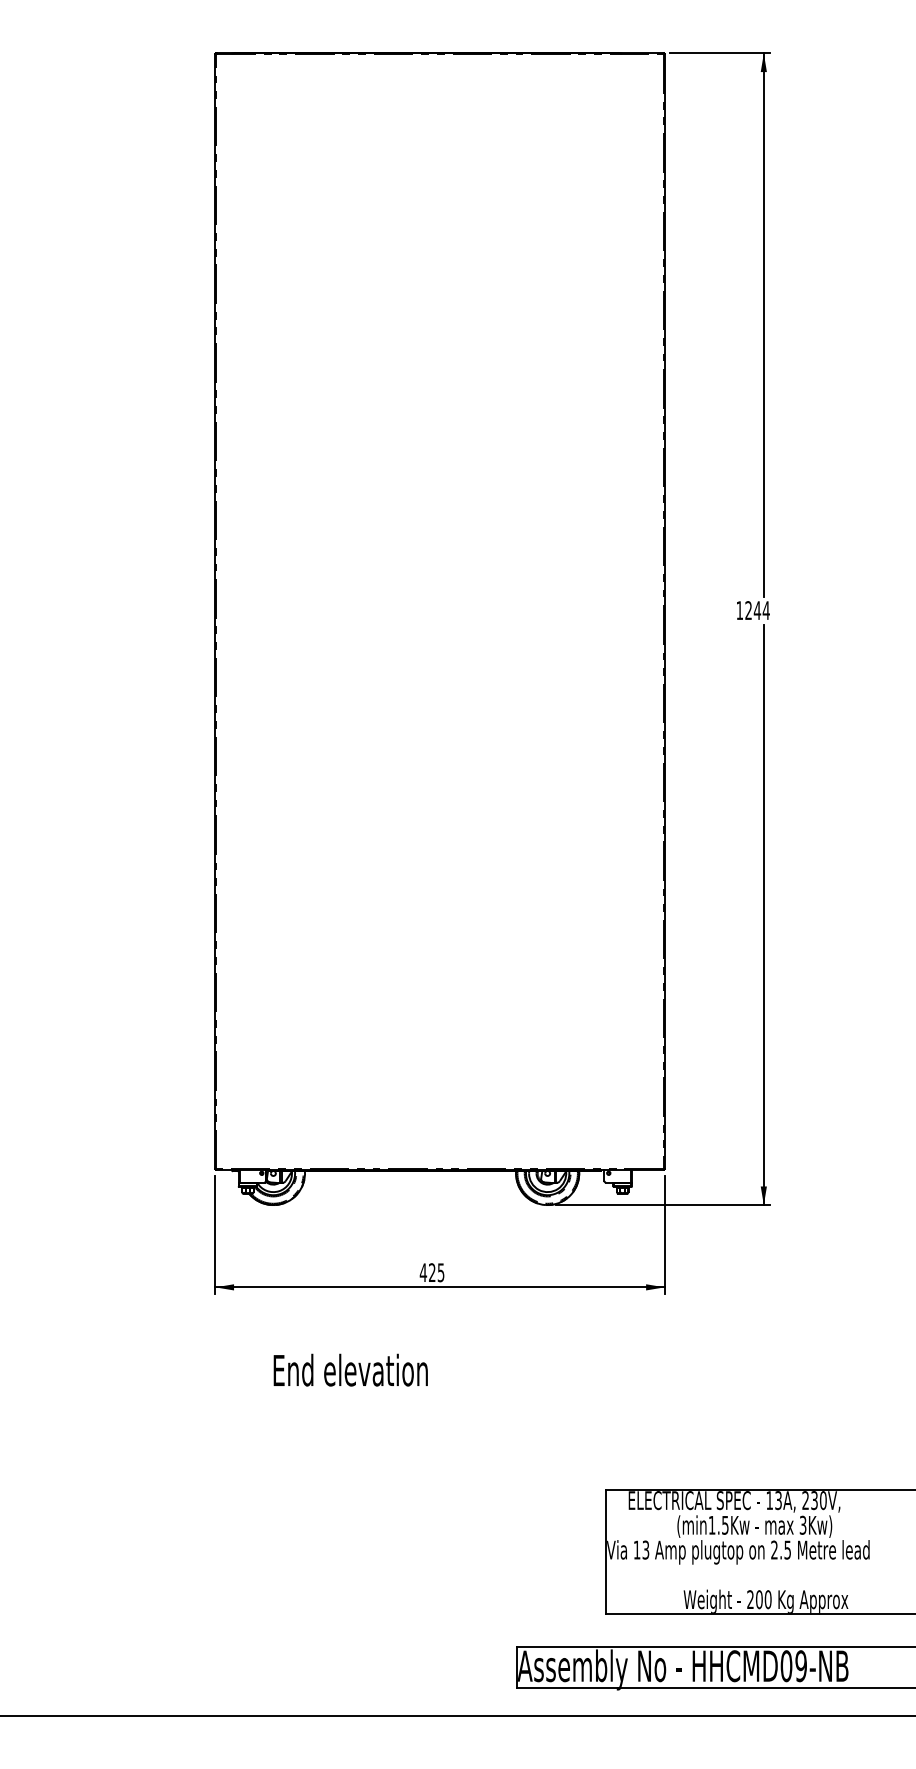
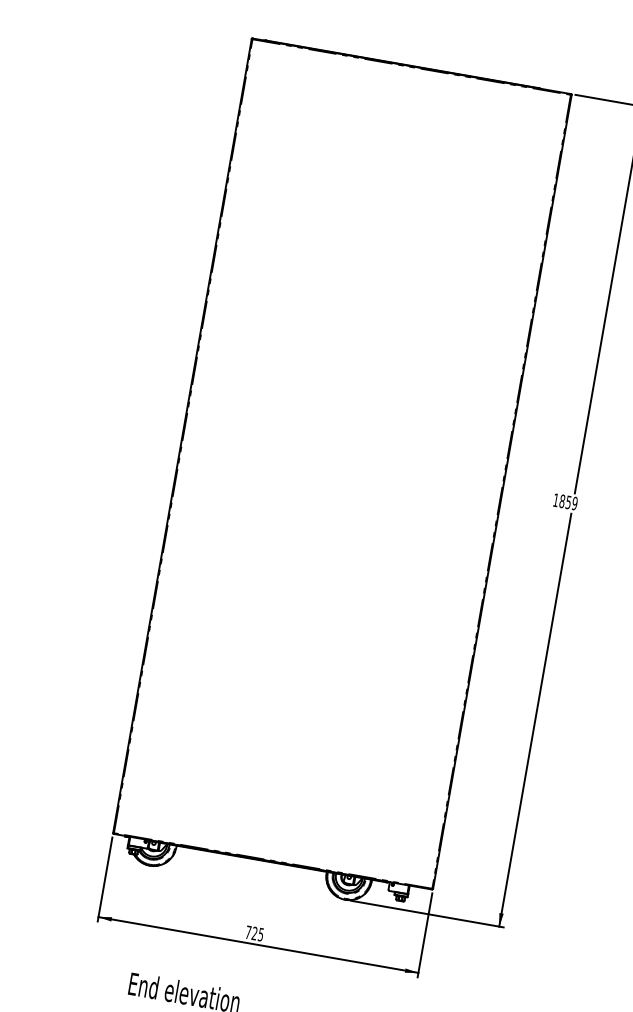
text: (757, 610) -> (568, 502), 1244 -> 1859
text: (423, 1272) -> (248, 932), 425 -> 725

